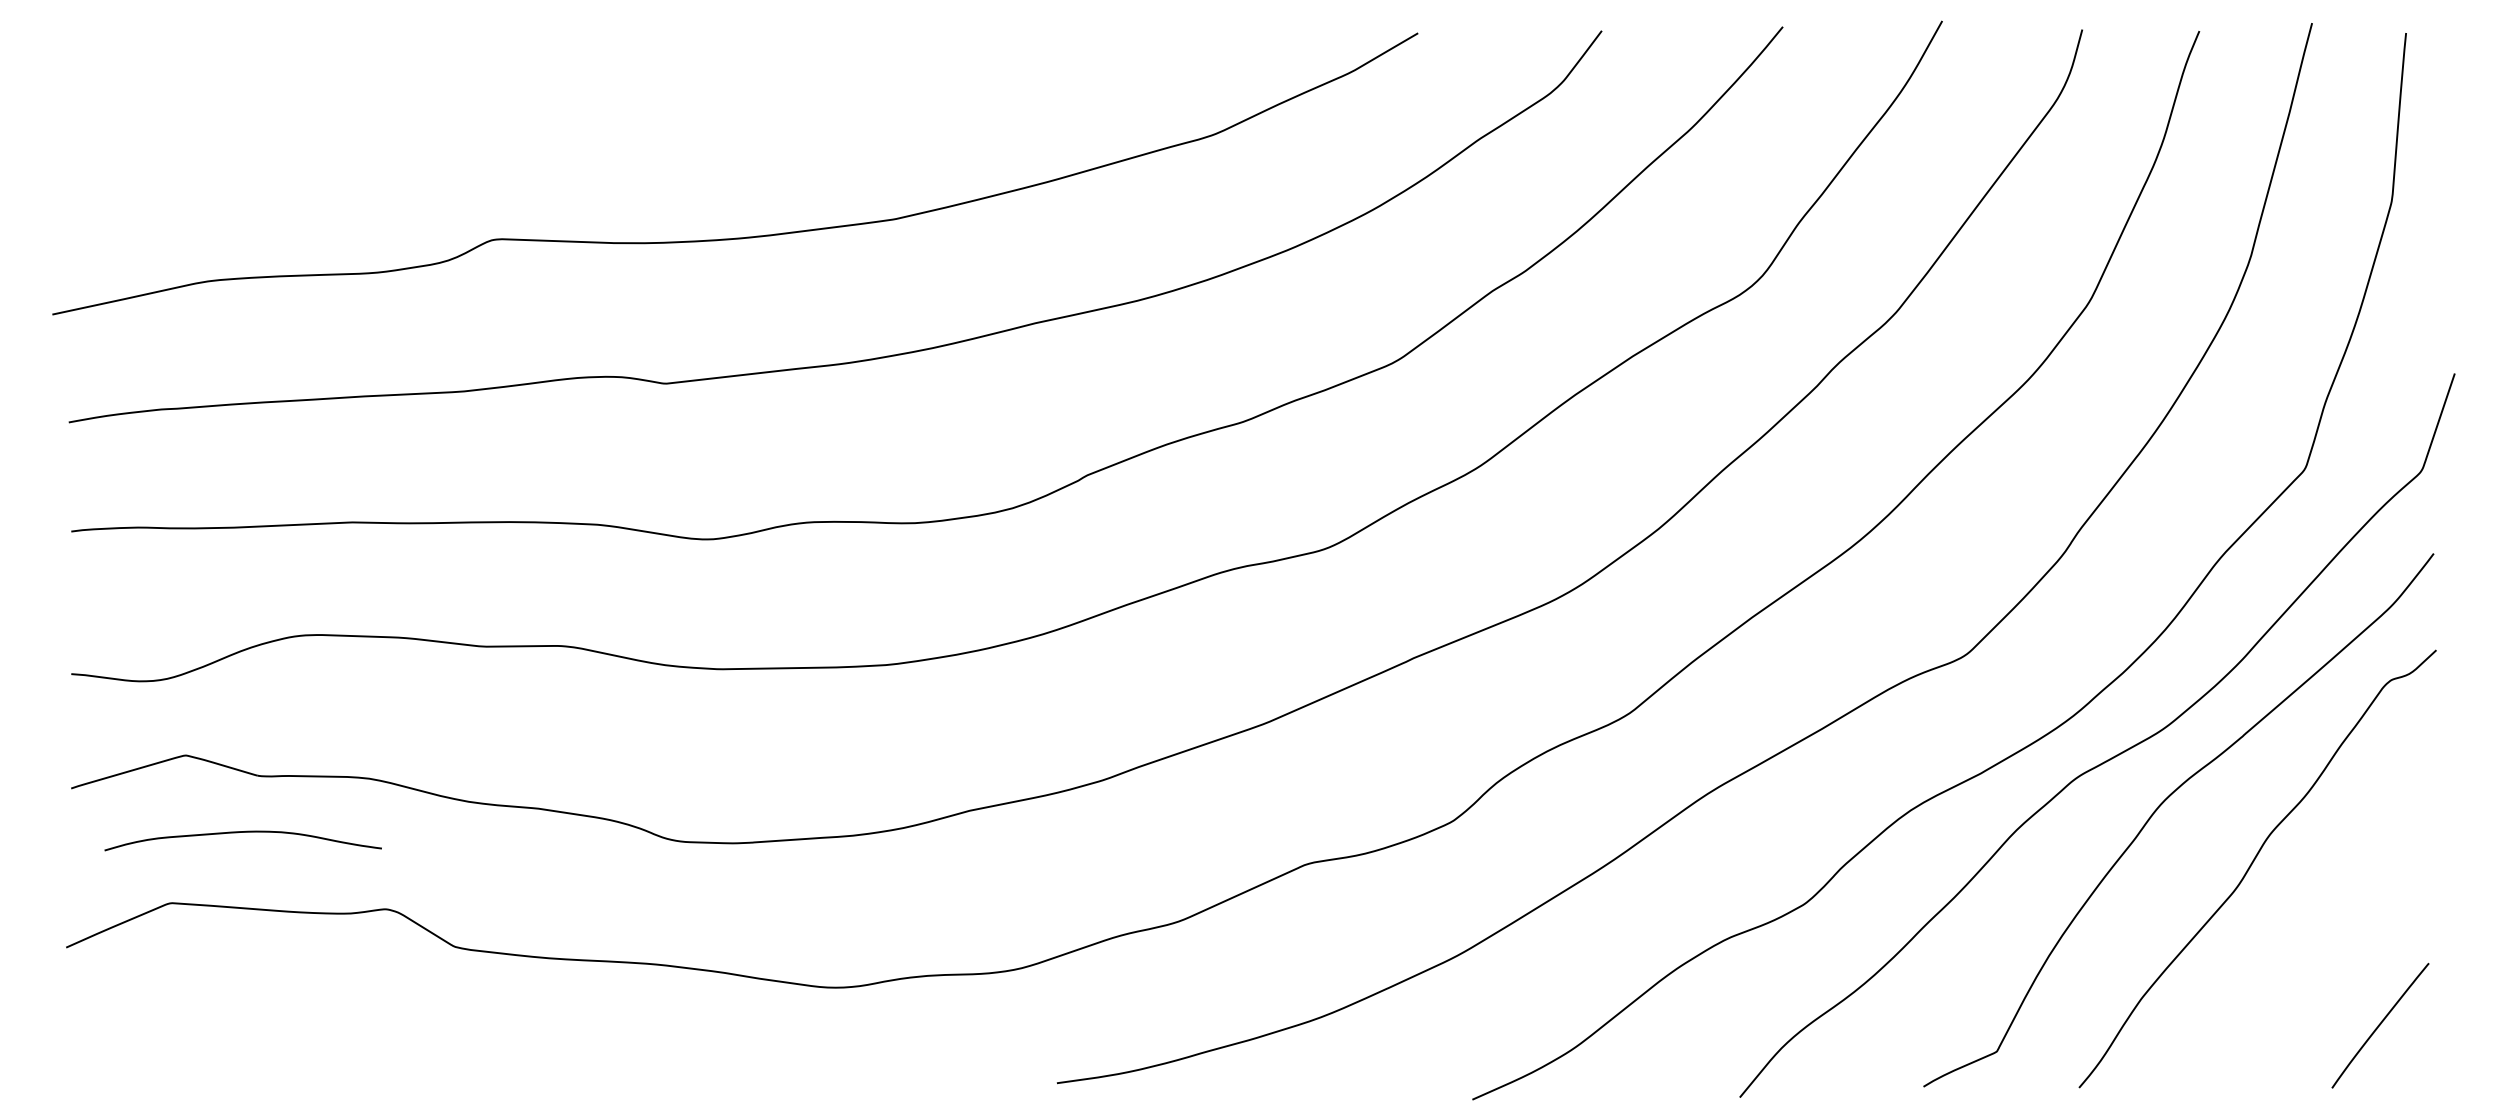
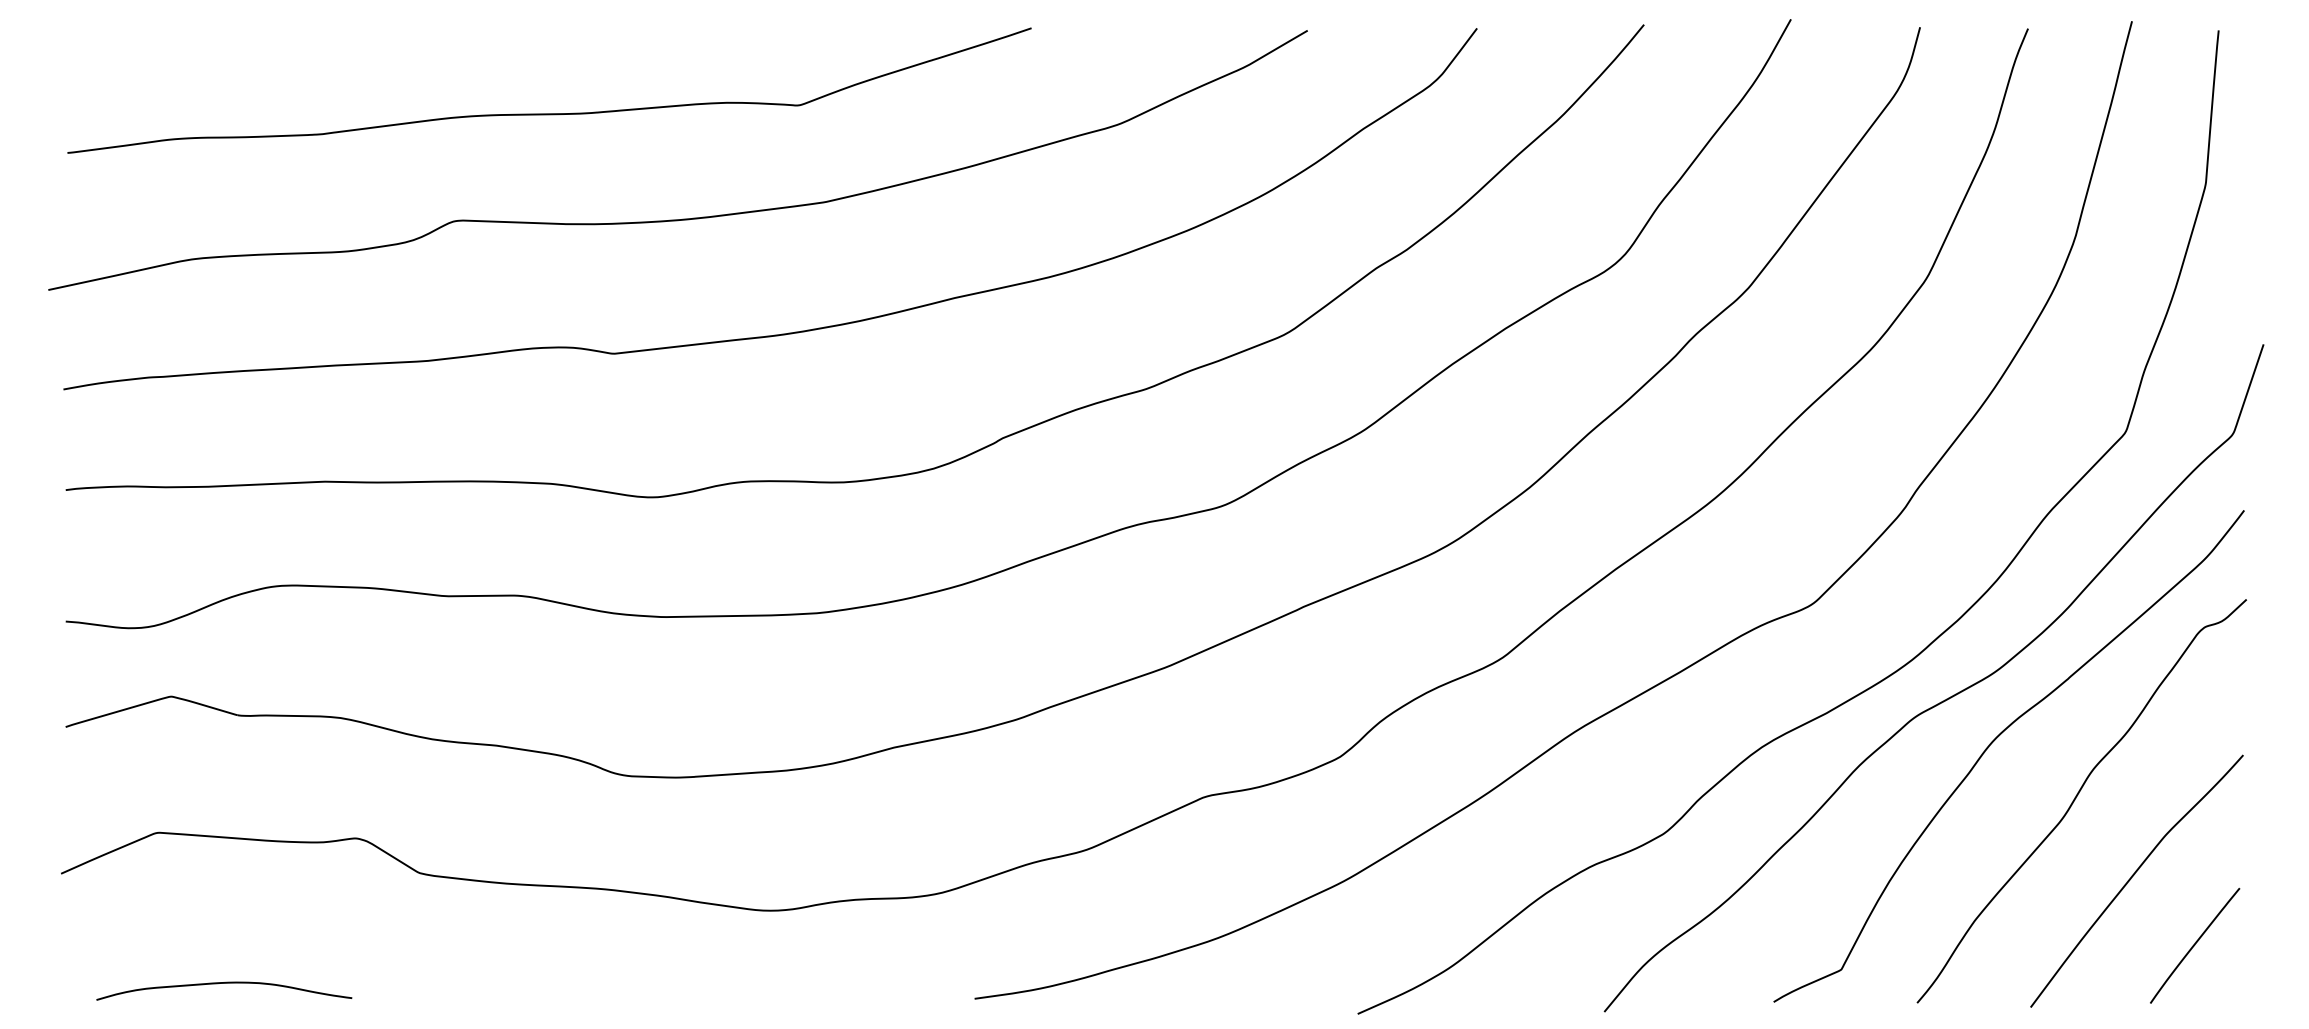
curve: (595, 123) -> (549, 113), added
curve: (242, 832) -> (223, 983), moved
curve: (2311, 953) -> (2131, 879), added

